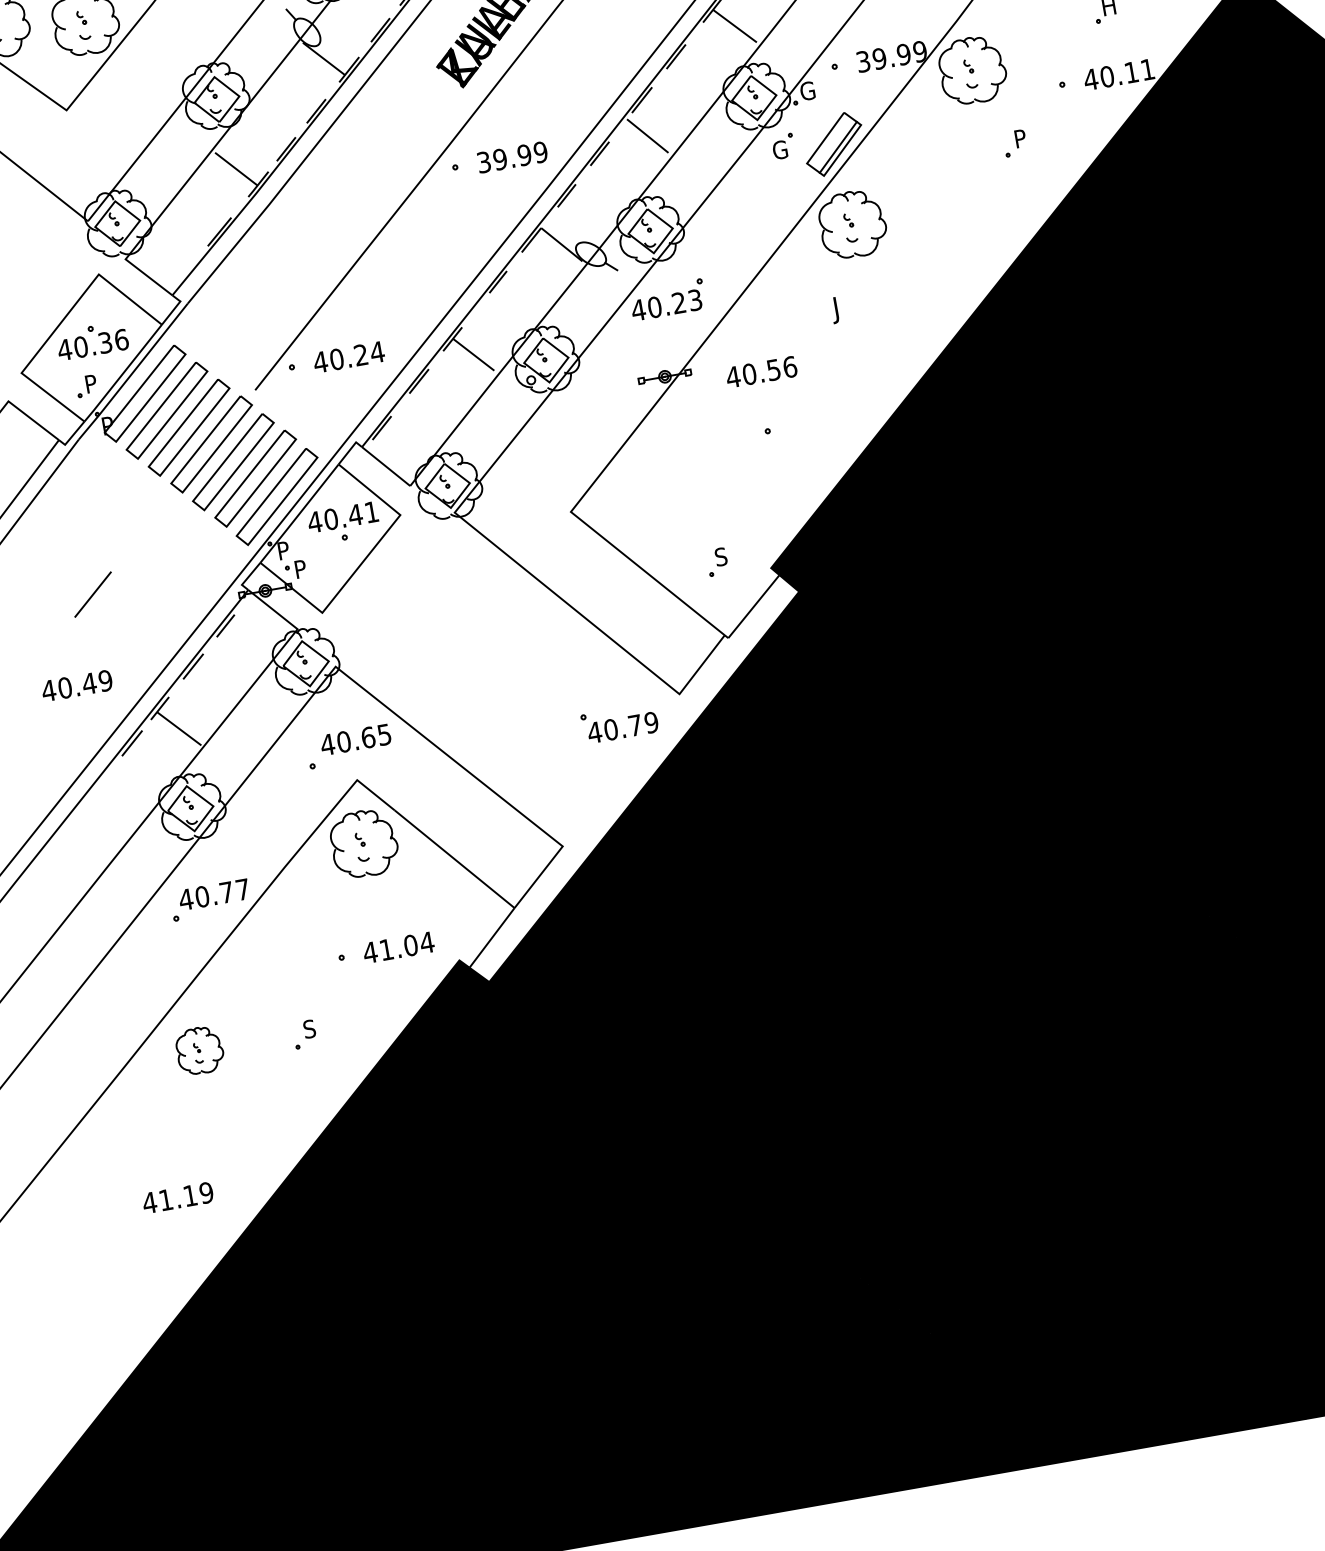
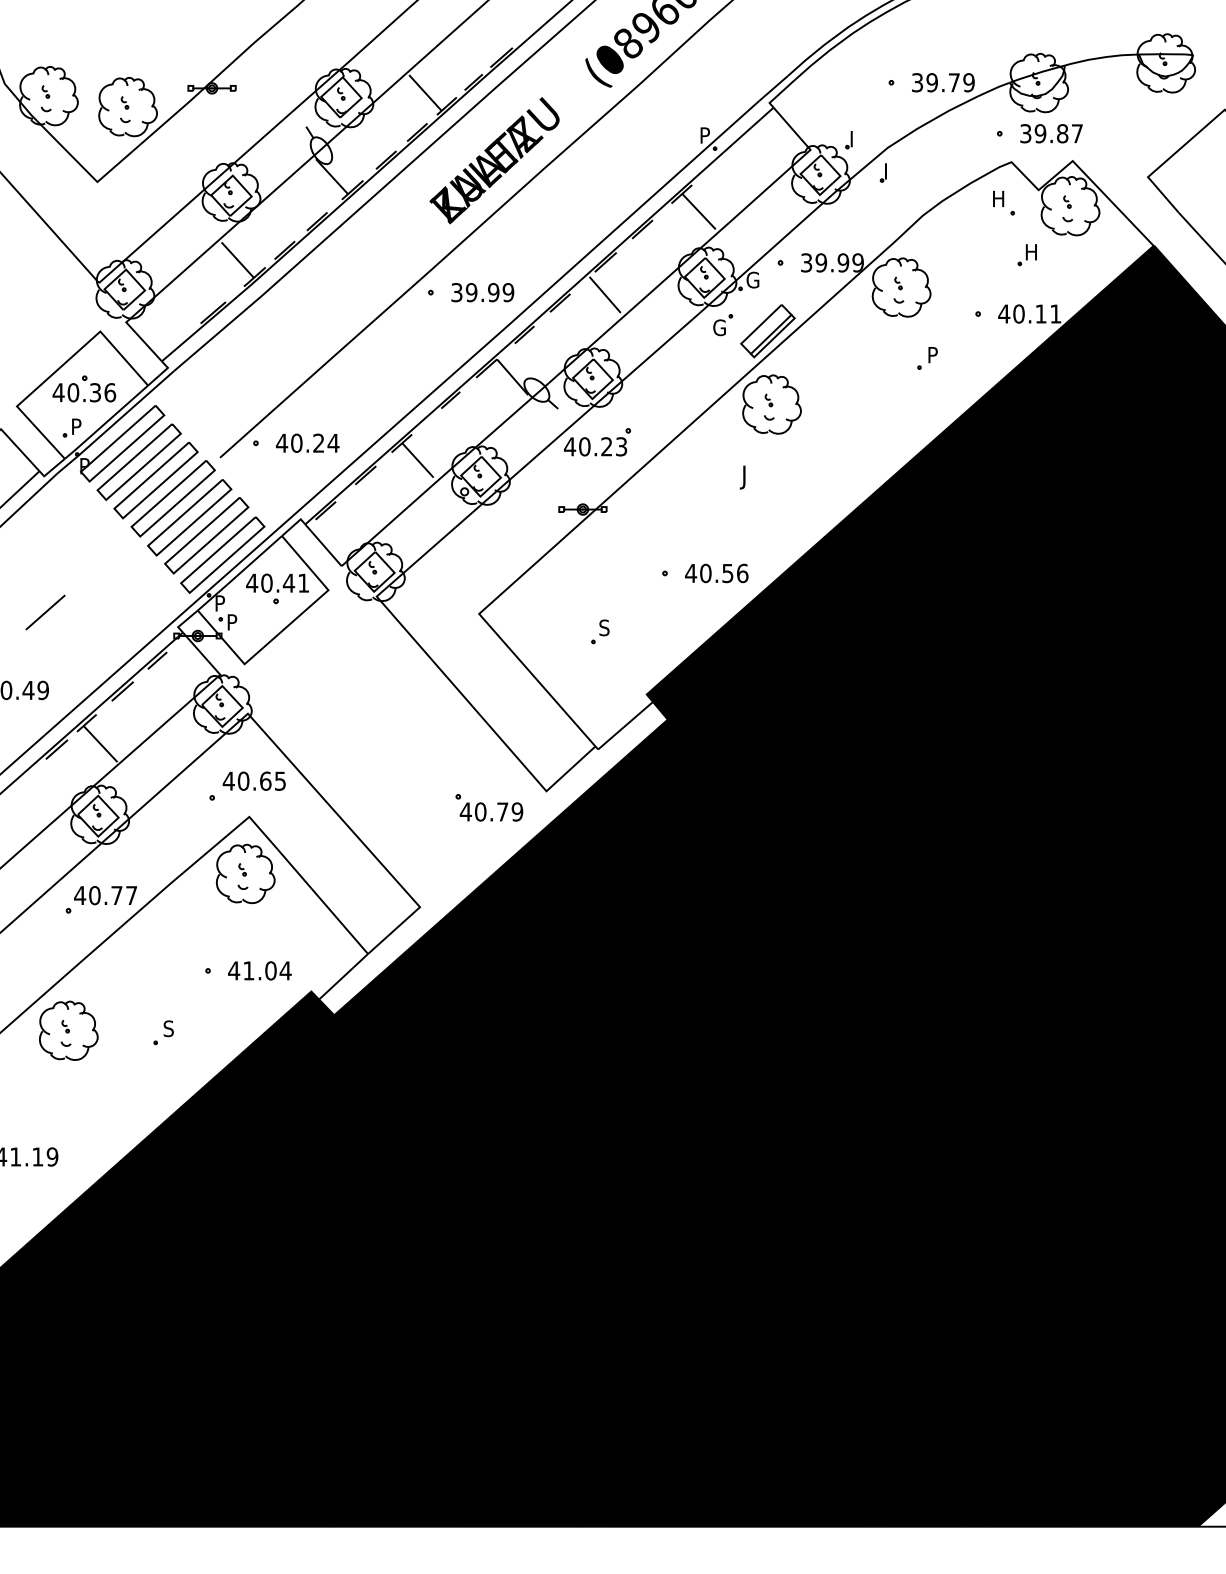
text: (761, 372) -> (716, 573), moved
part: (717, 561) -> (600, 631), moved
part: (199, 1050) -> (68, 1030), size x1.43

